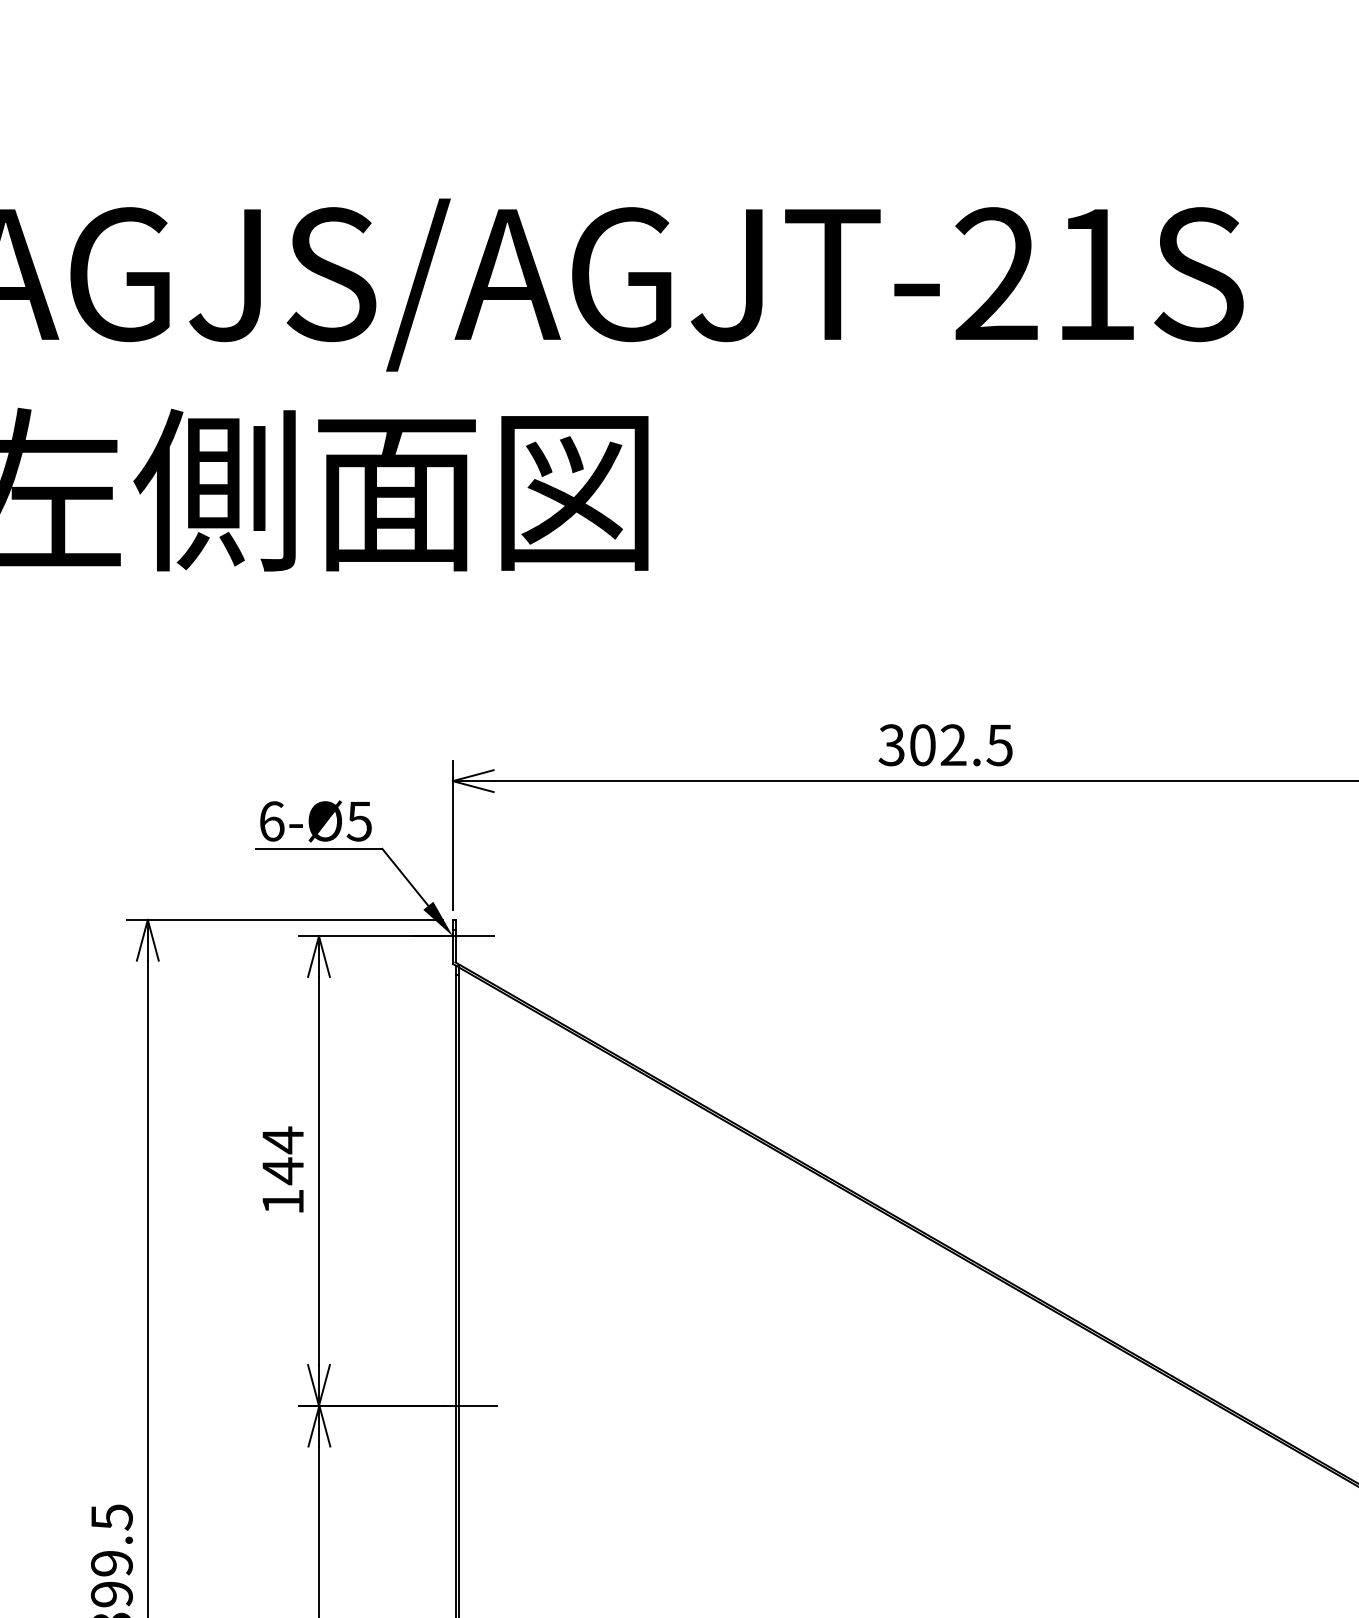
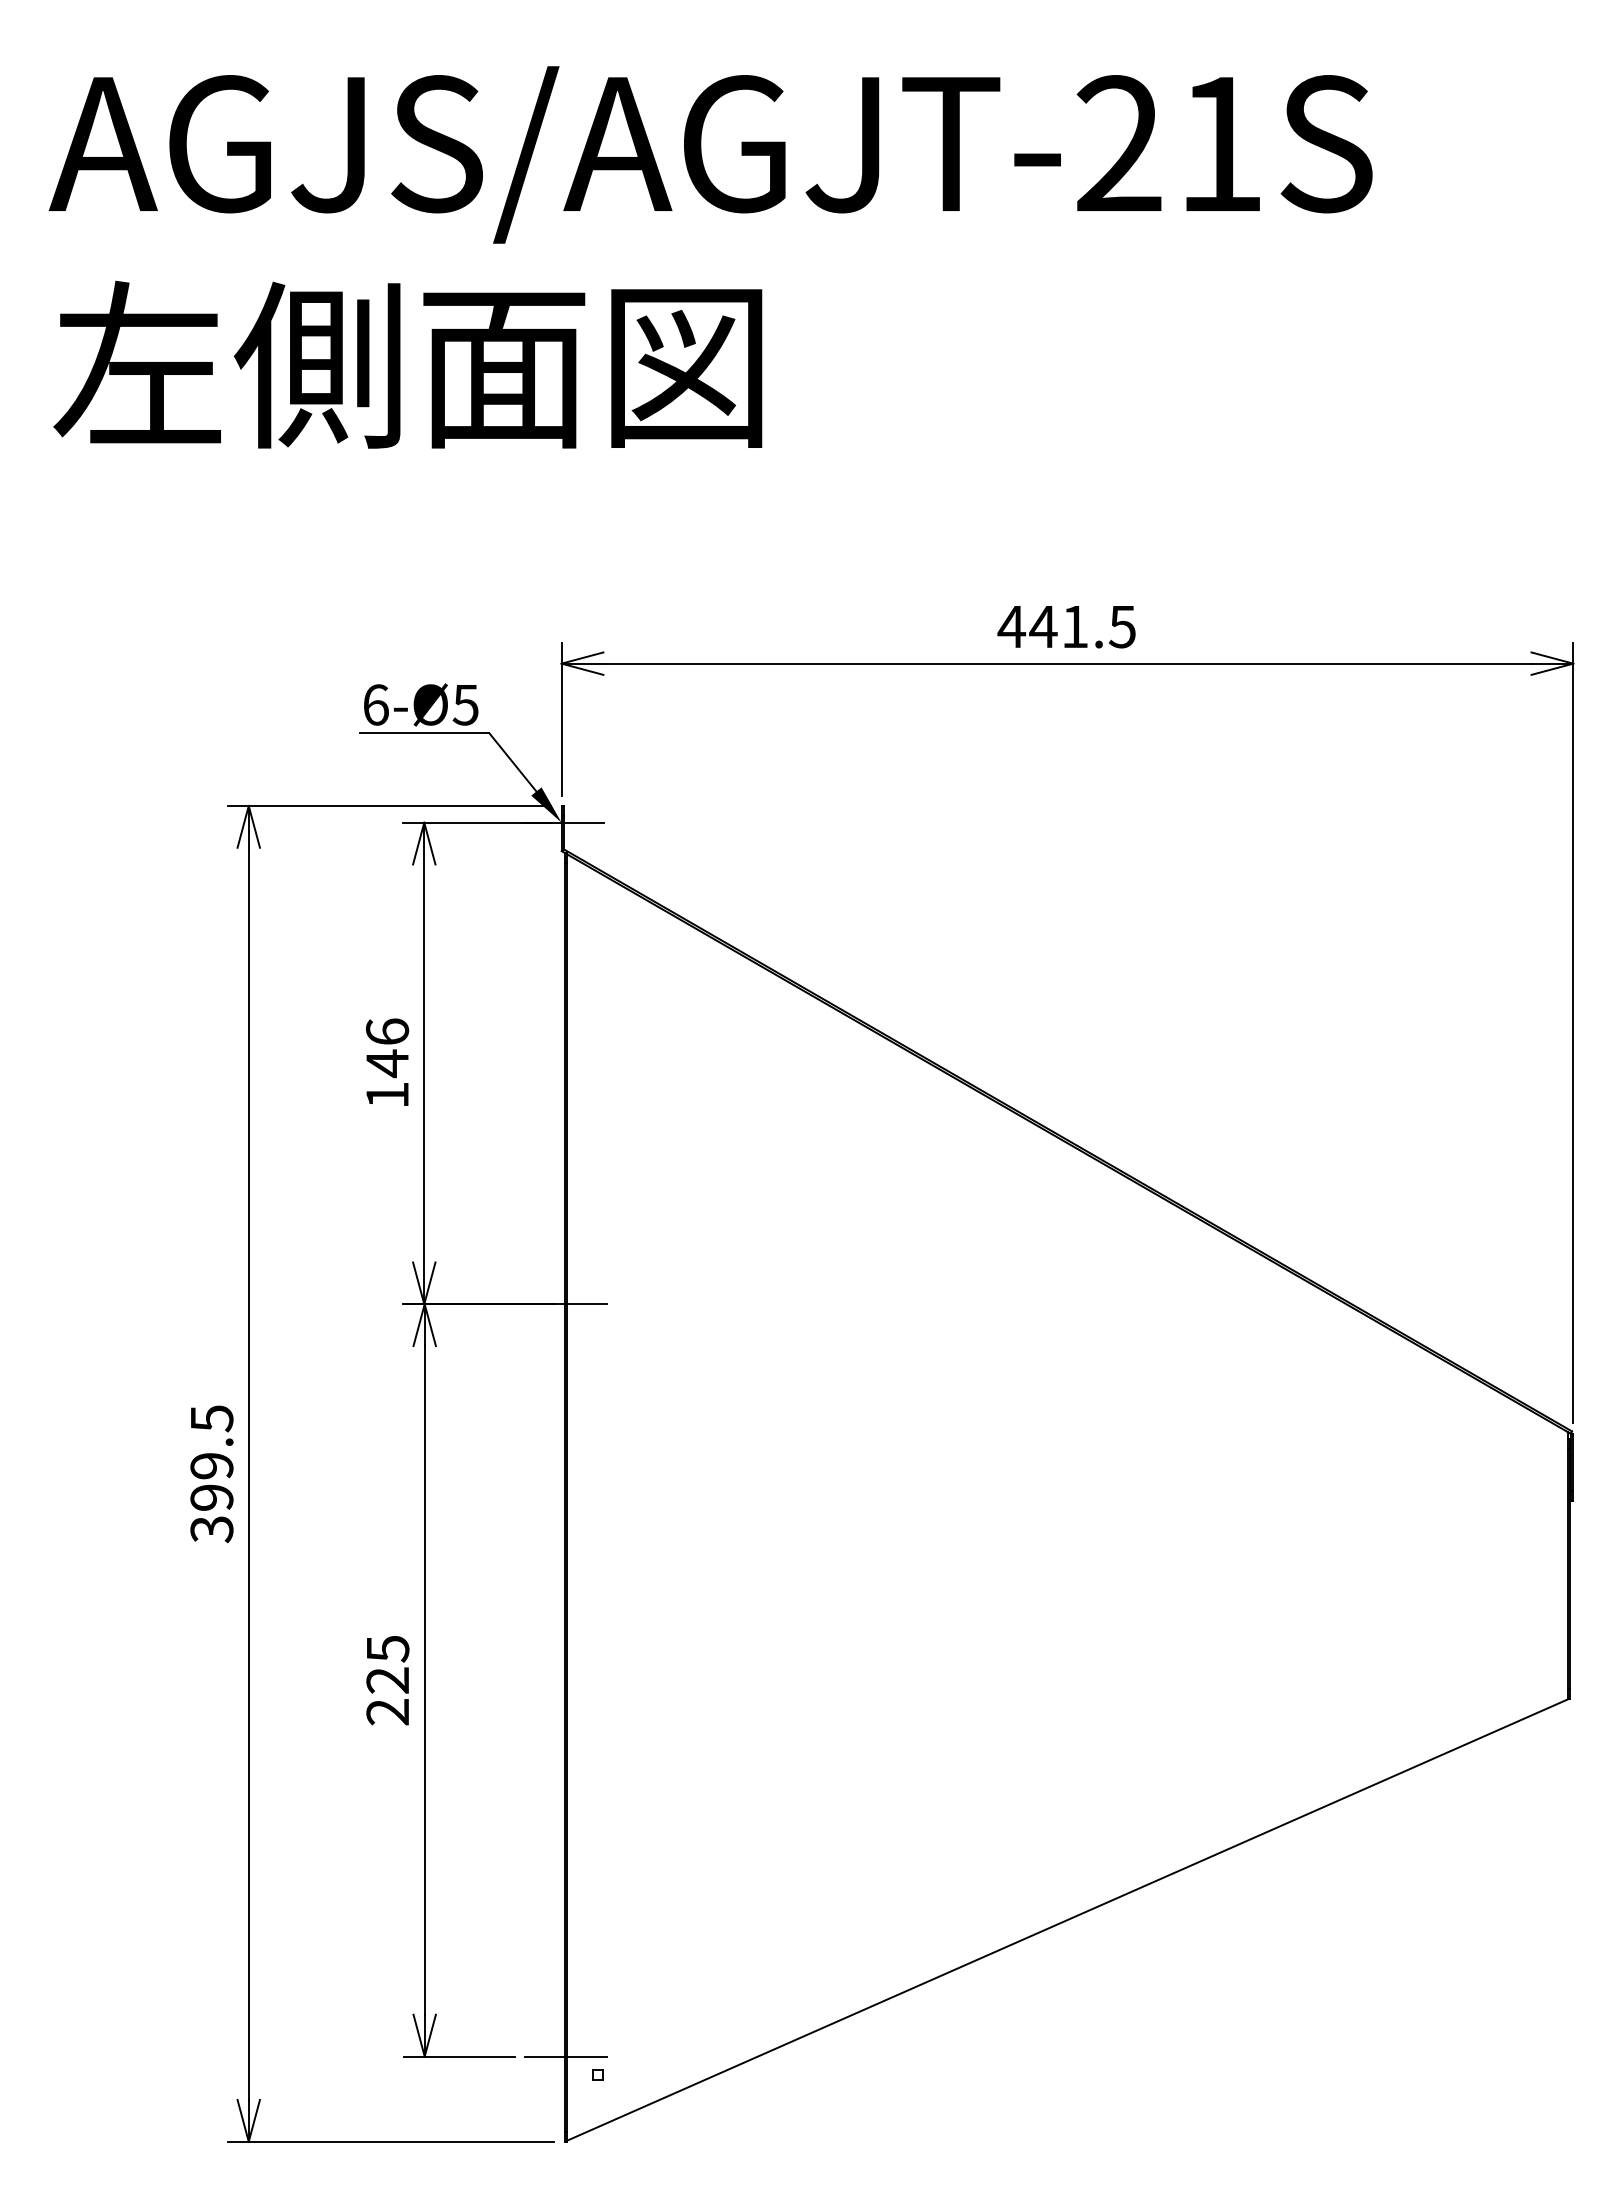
text: (921, 744) -> (1042, 626), 302.5 -> 441.5
text: (283, 1139) -> (387, 1031), 144 -> 146

